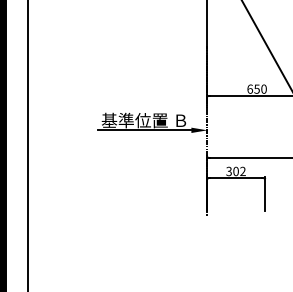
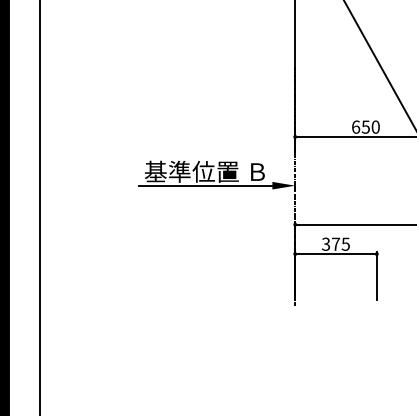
text: (239, 171) -> (340, 244), 302 -> 375

